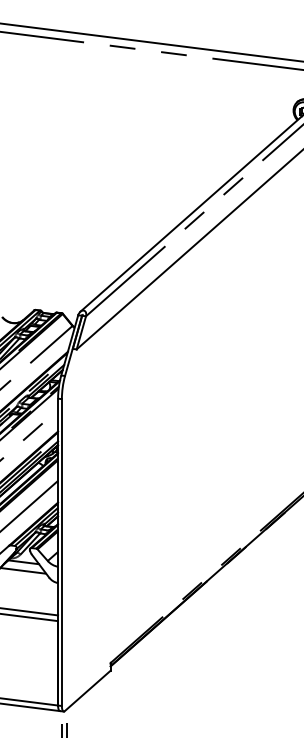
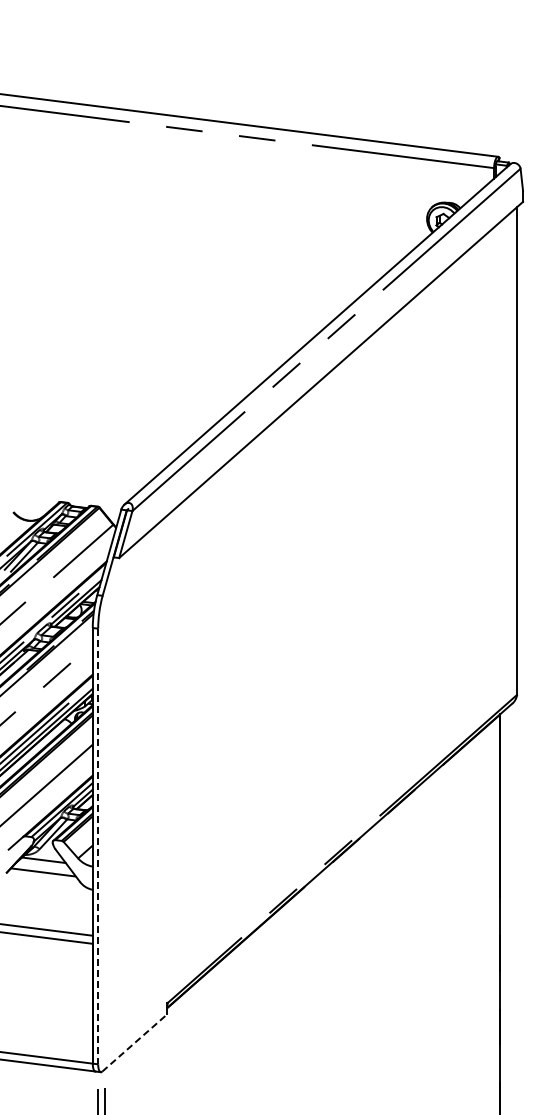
line: (62, 552) -> (98, 846), solid -> dashed
line: (88, 690) -> (135, 1042), solid -> dashed

